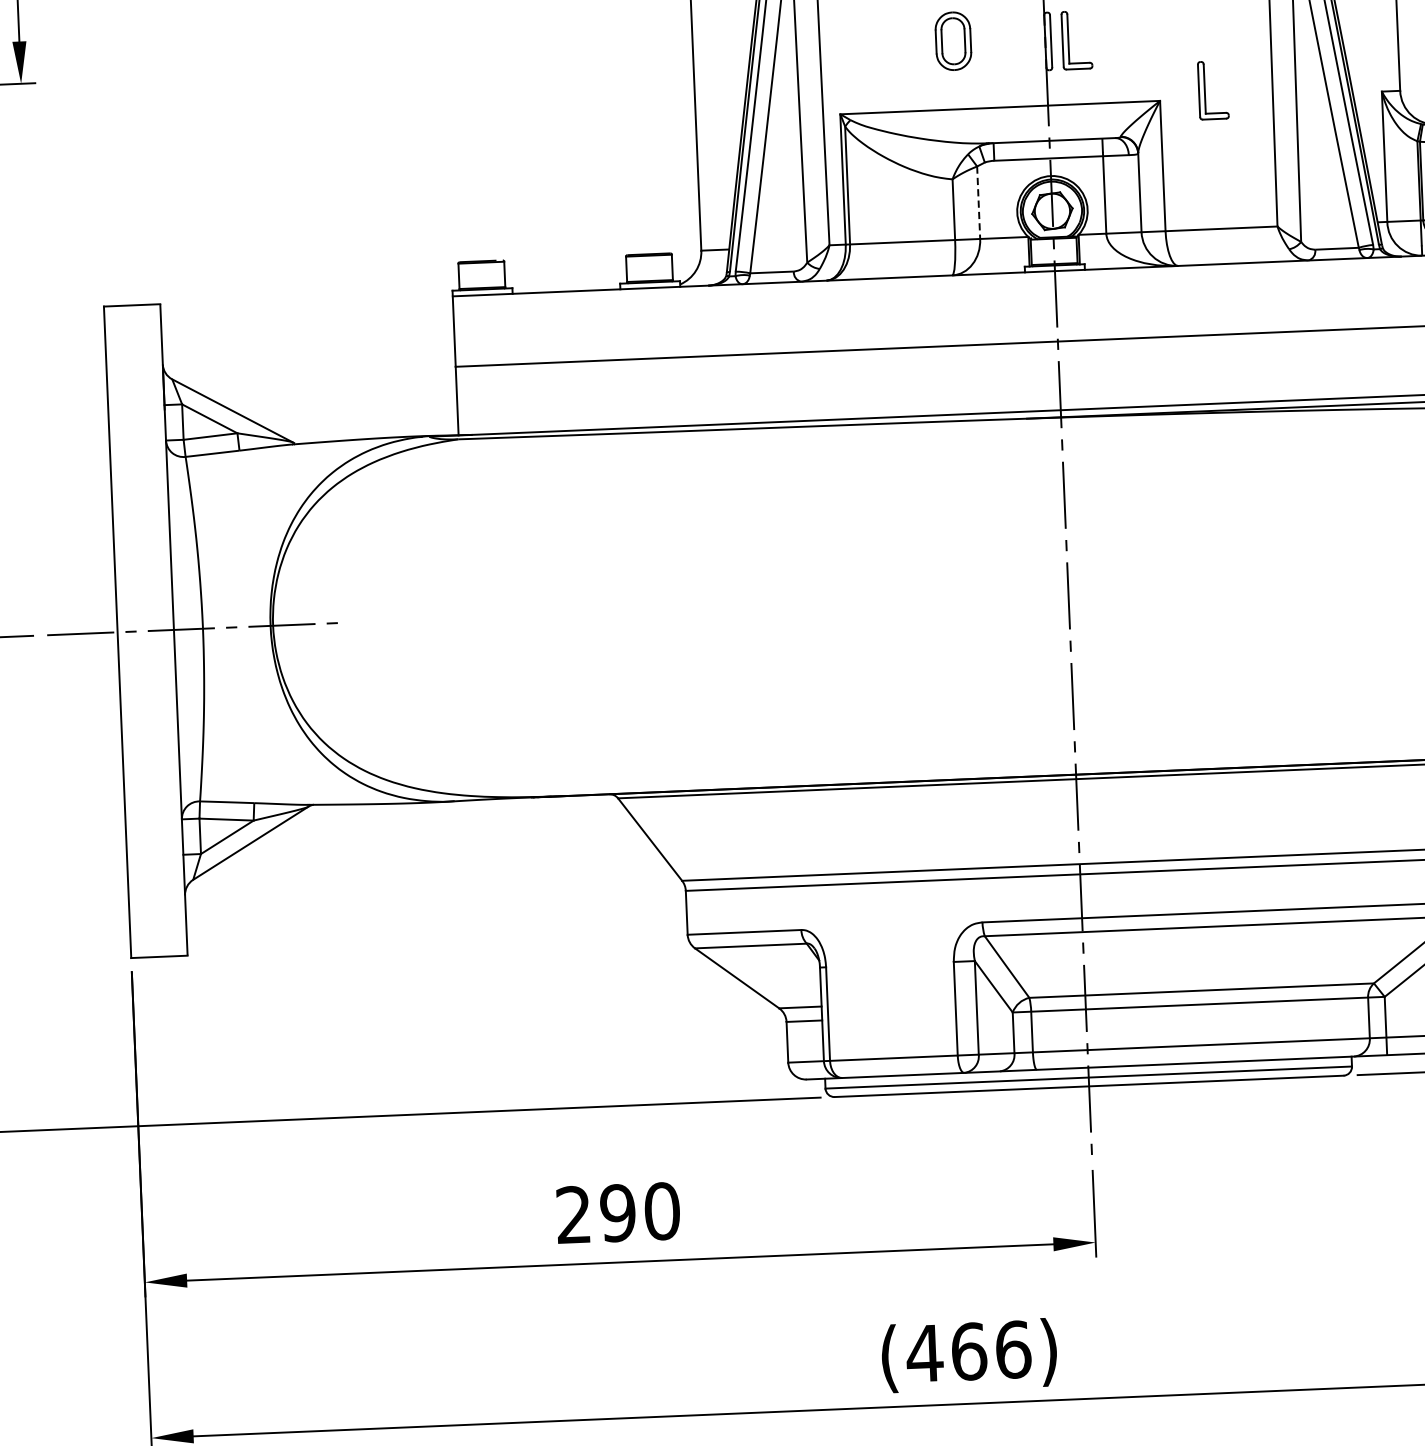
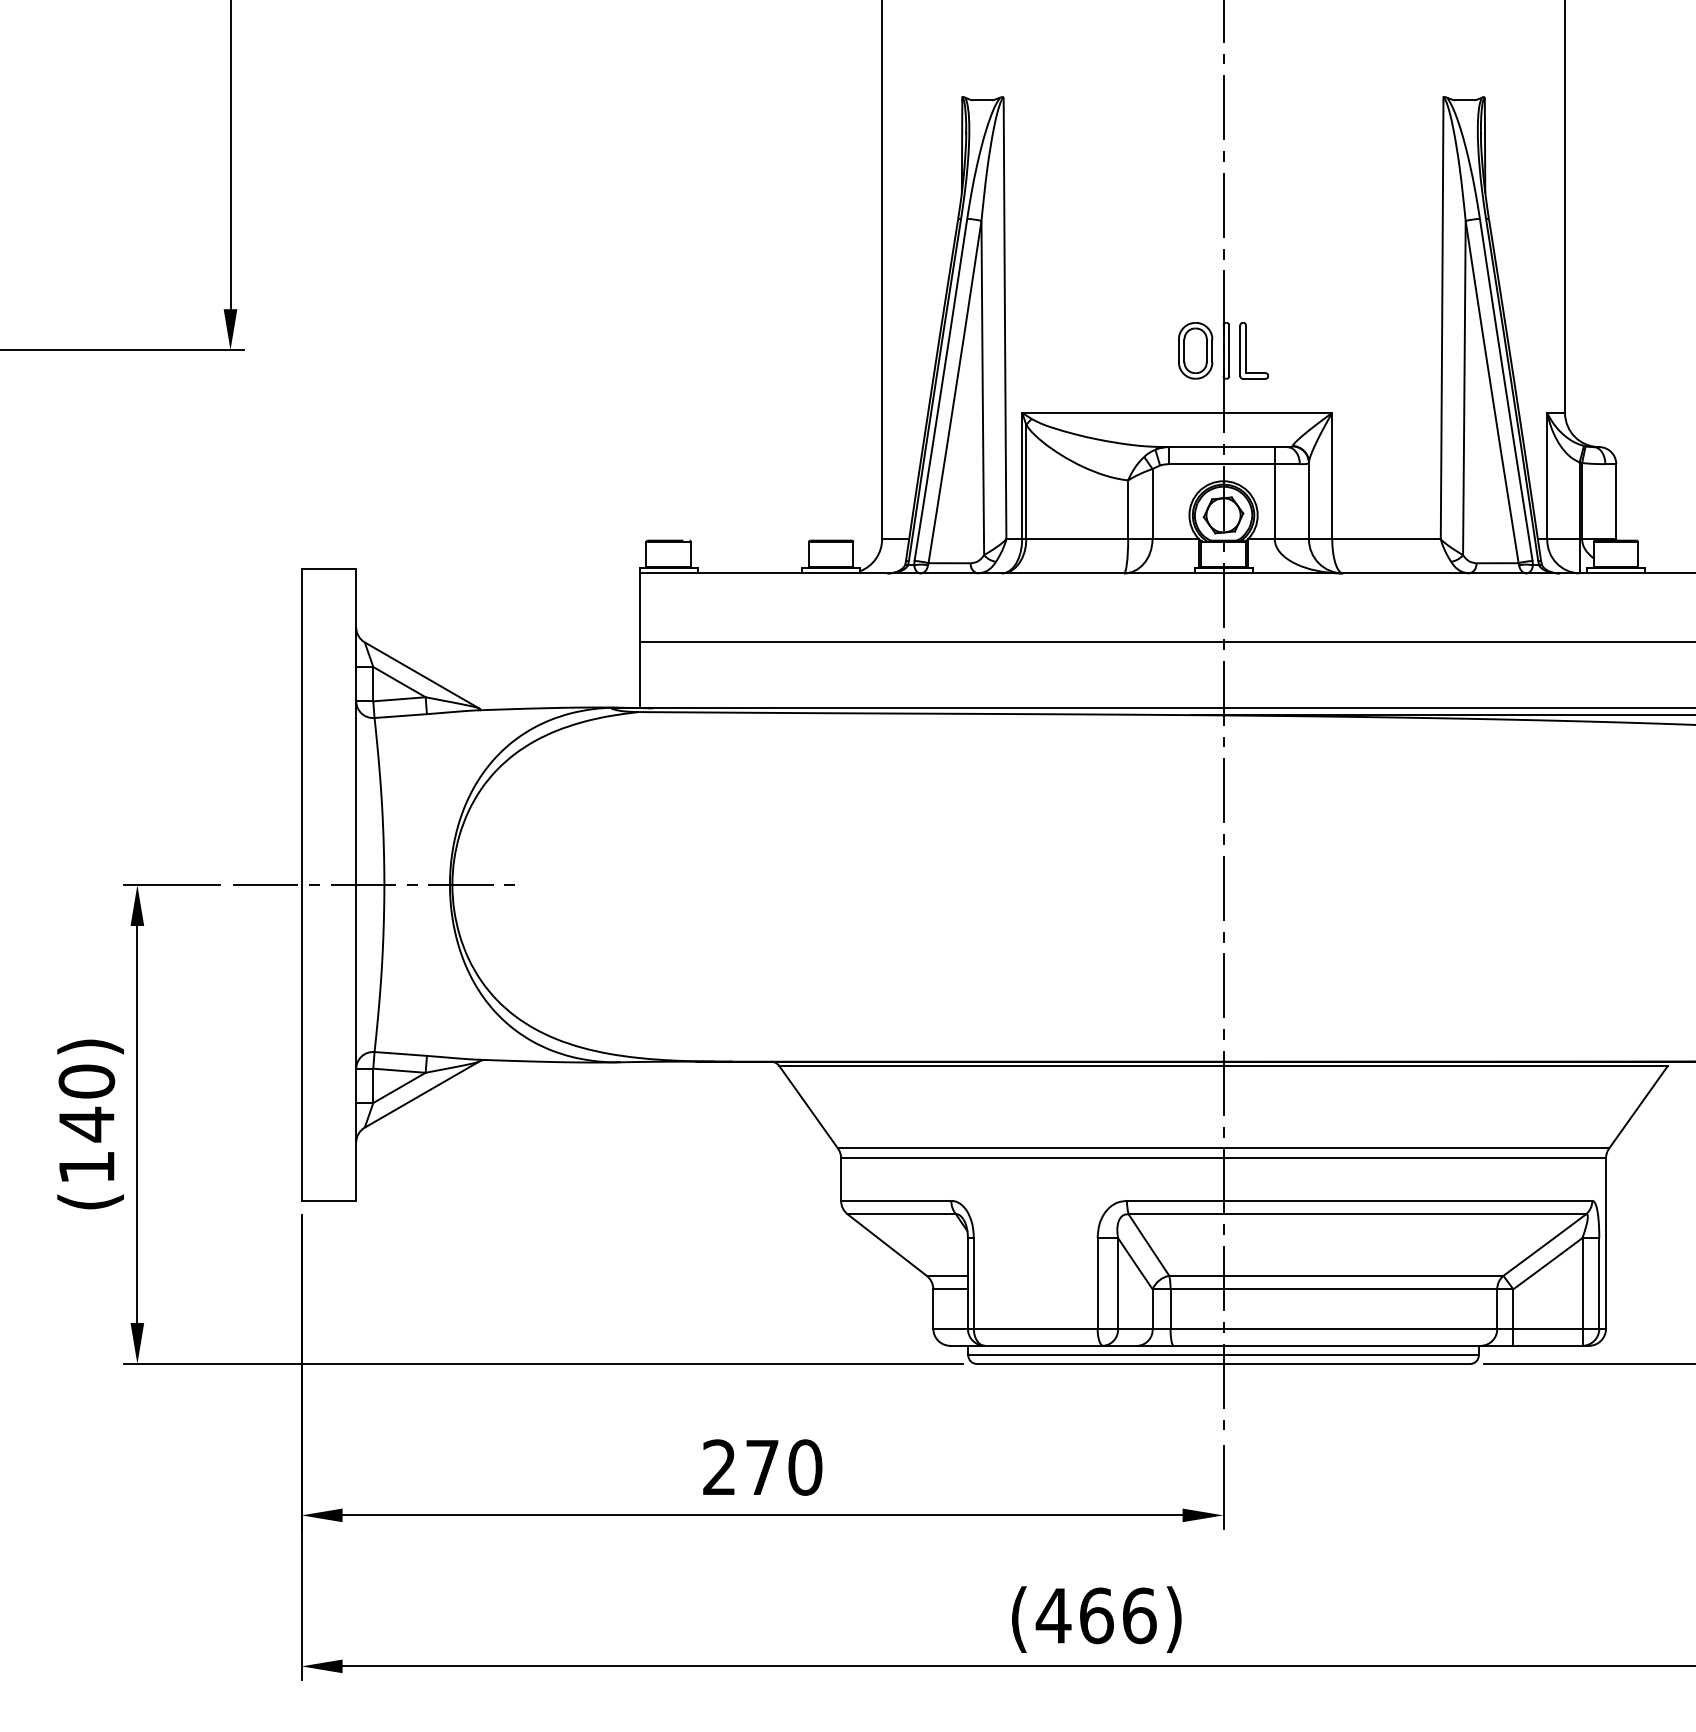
part: (953, 40) -> (1195, 350), moved
part: (1205, 90) -> (1376, 404), removed
line: (978, 203) -> (1152, 504), dashed -> solid
text: (618, 1213) -> (762, 1467), 290 -> 270

